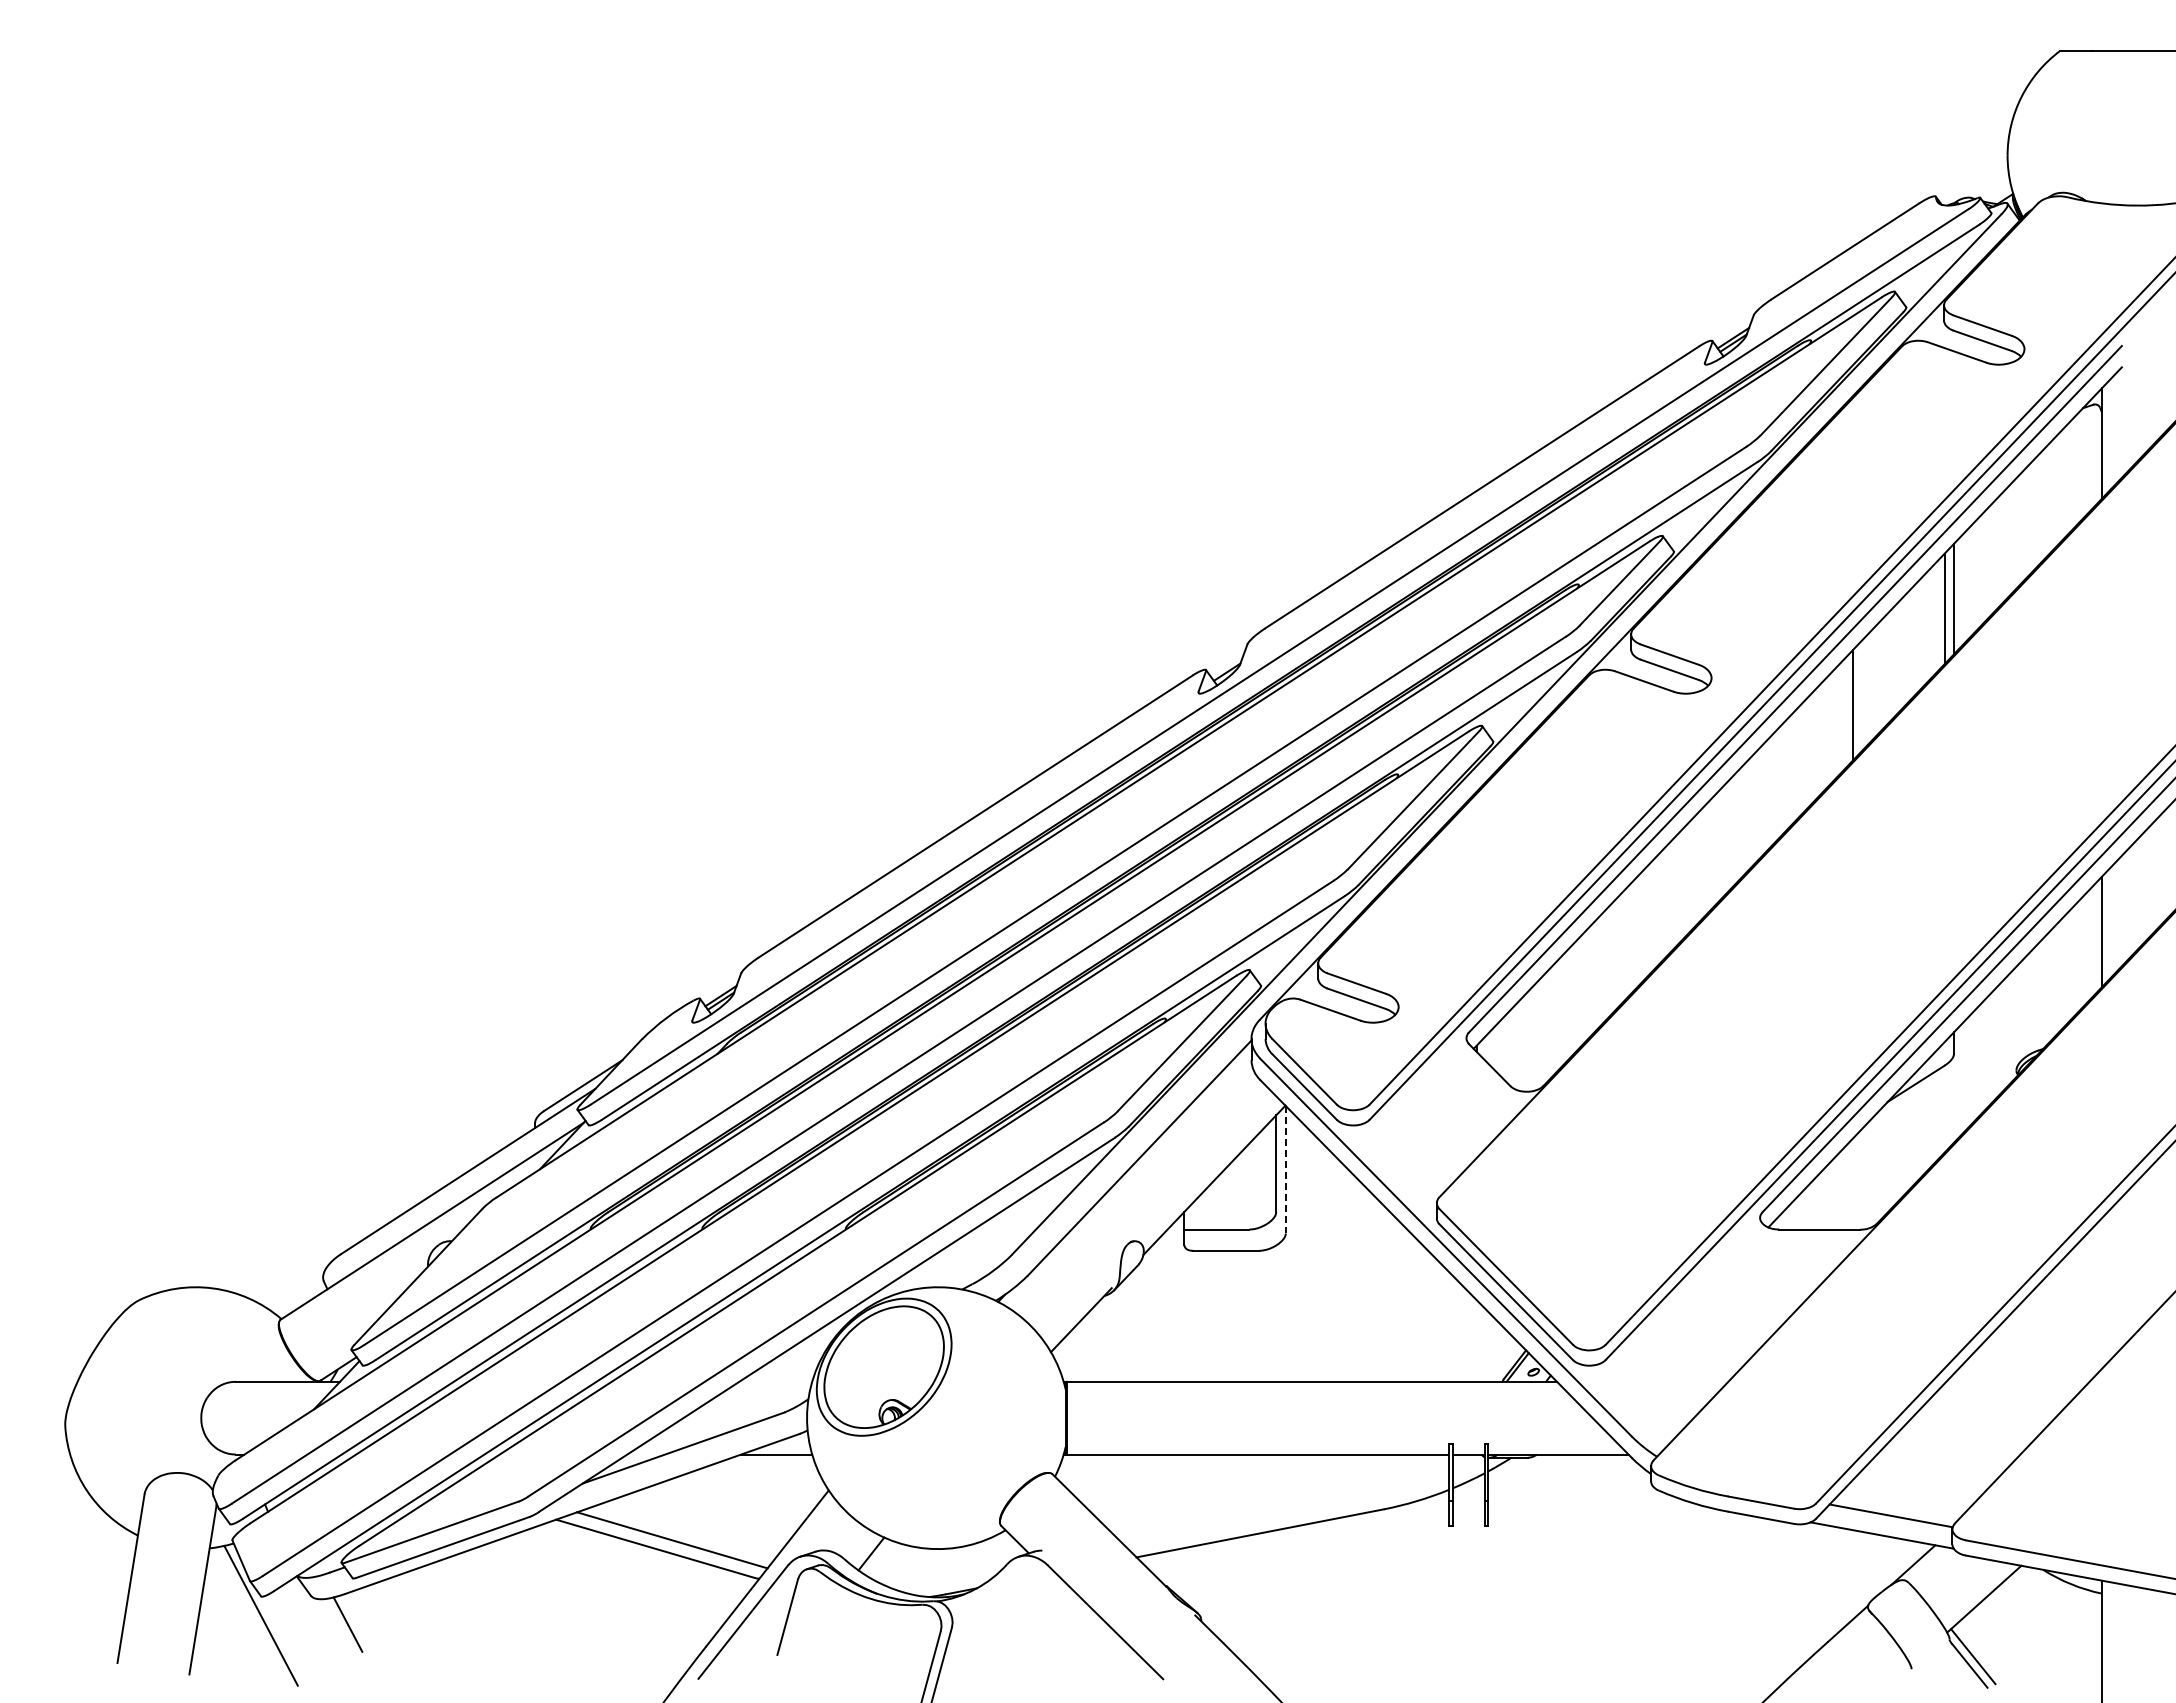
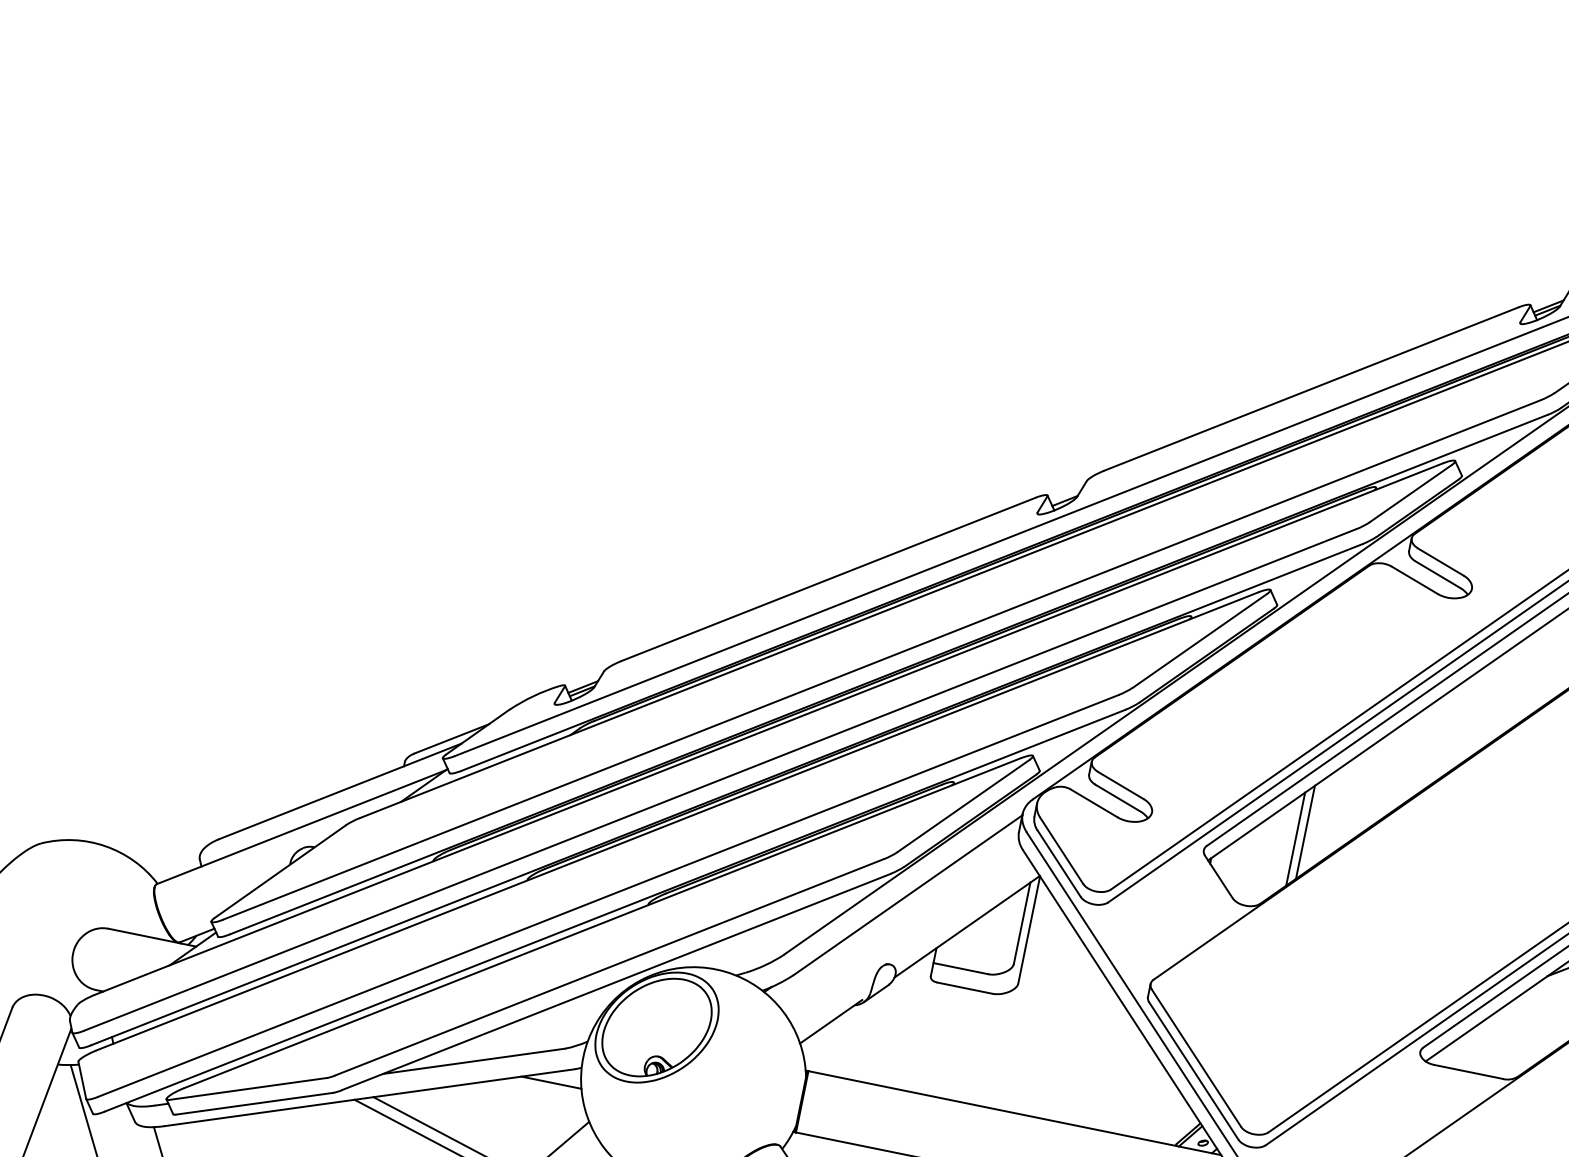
line: (1578, 993) -> (1305, 831), added
line: (1568, 1004) -> (1295, 839), added
line: (1285, 1169) -> (1028, 929), dashed -> solid

